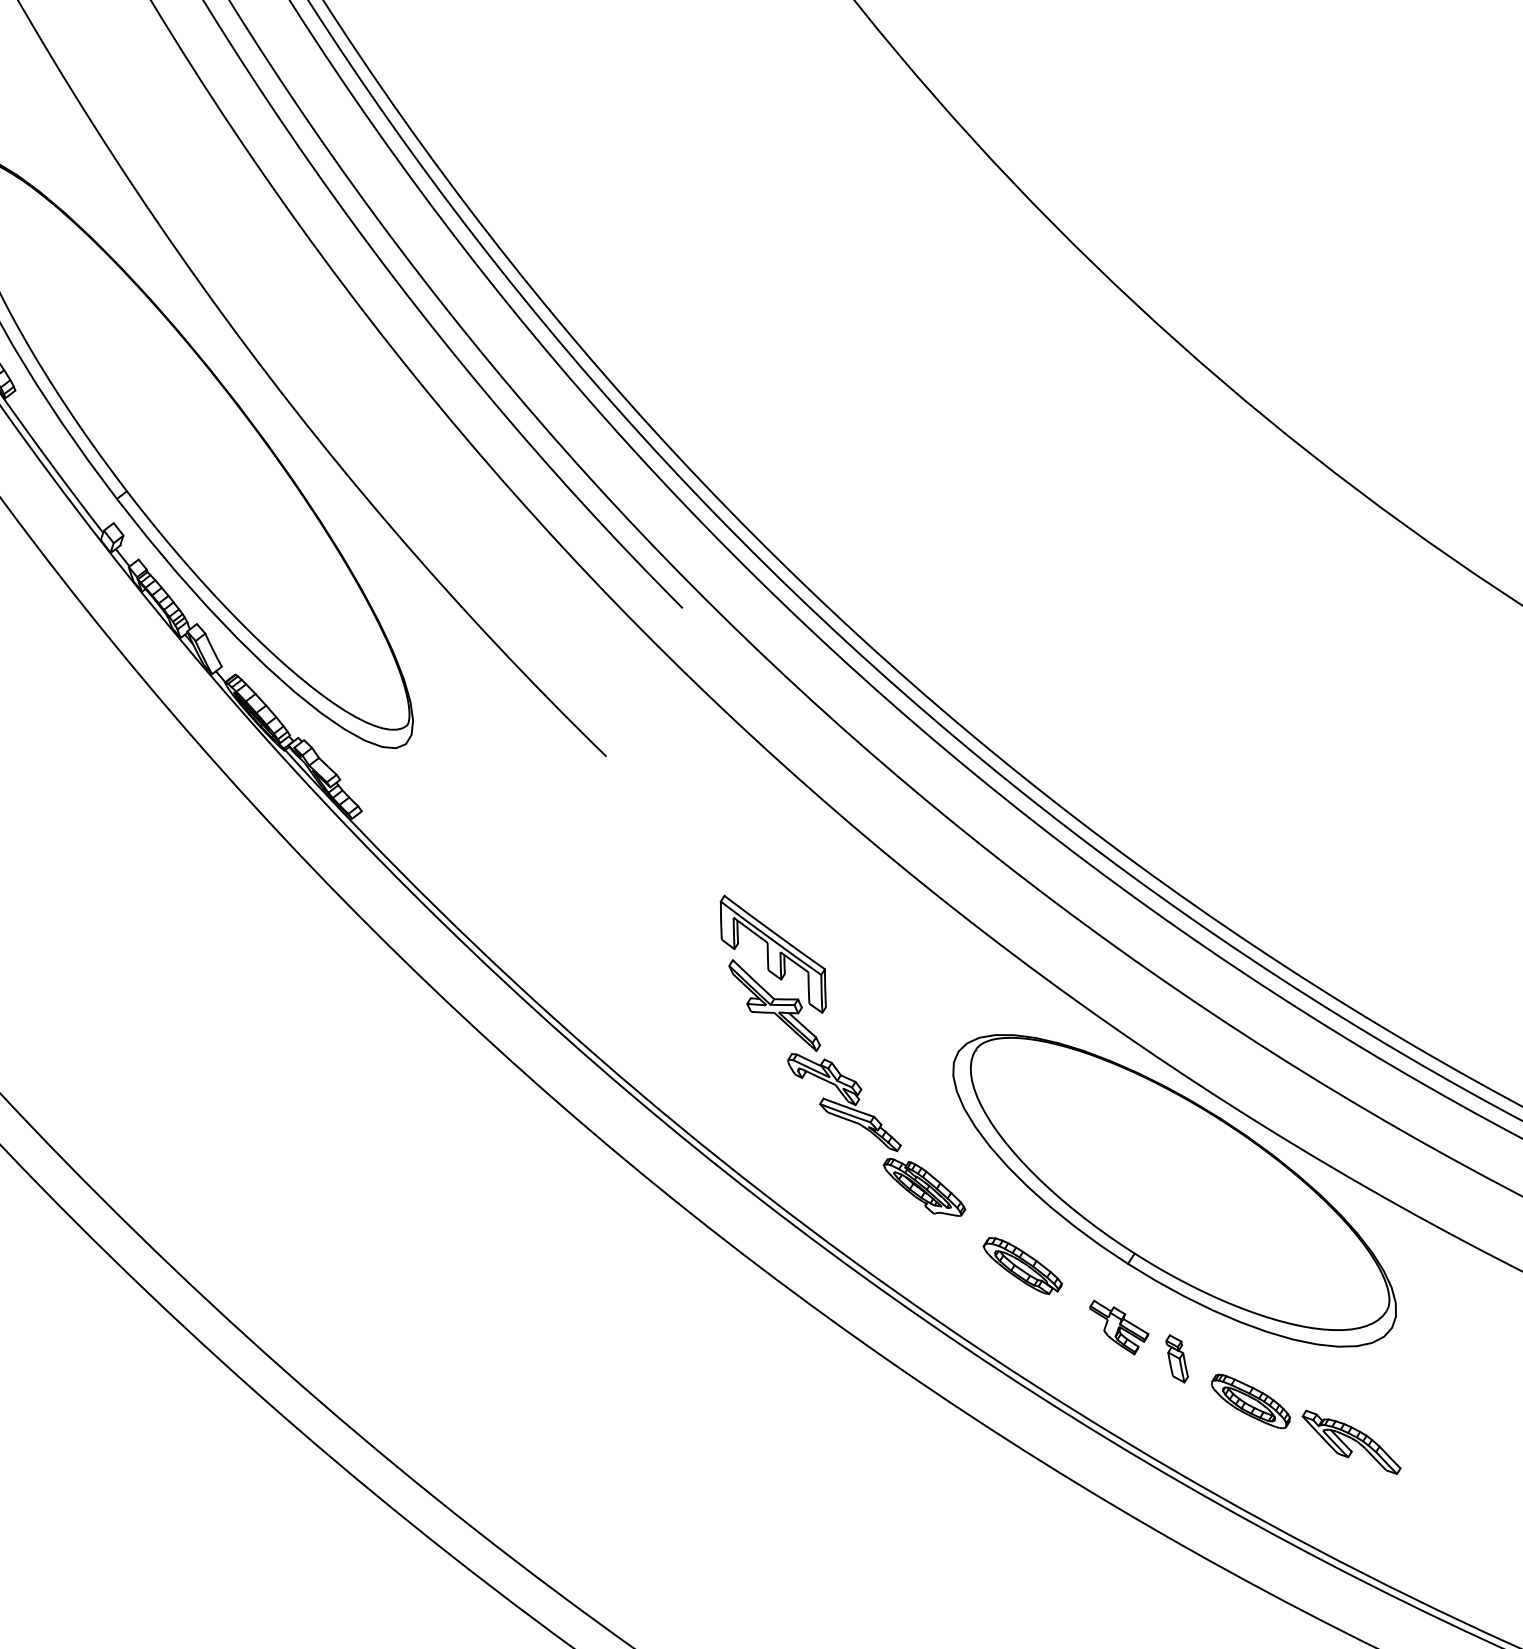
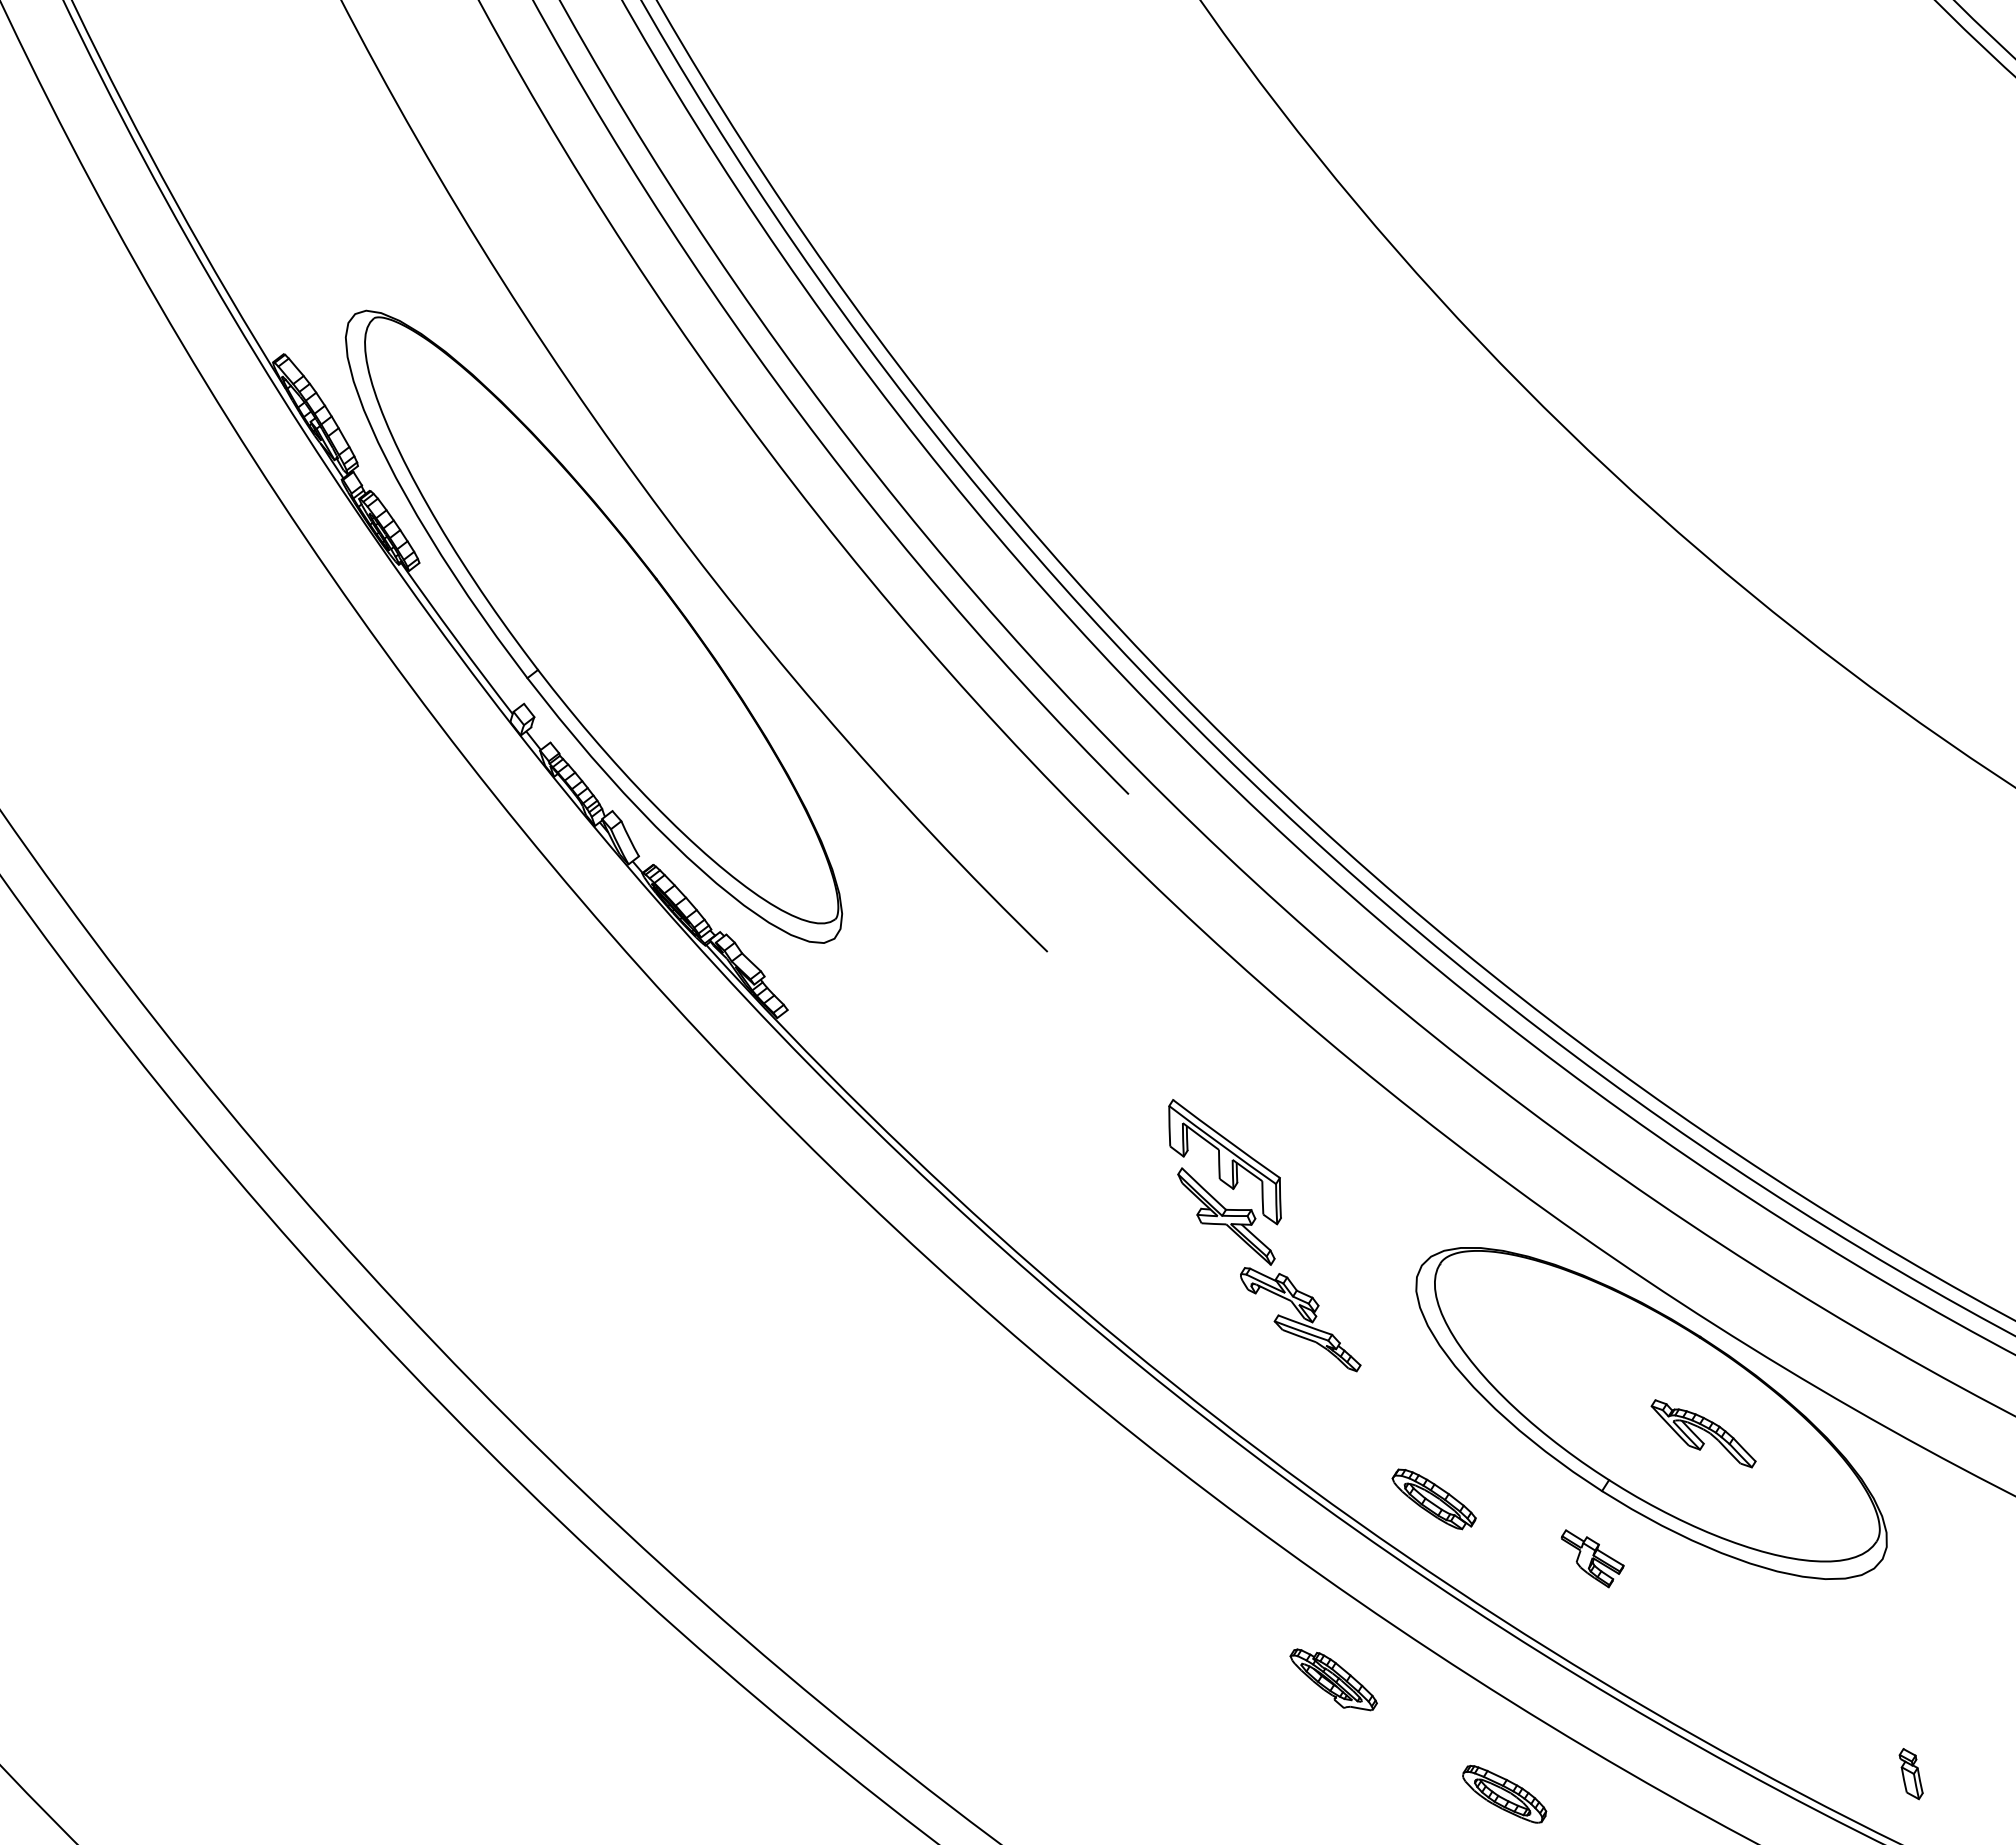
part: (924, 1187) -> (1333, 1679), moved
part: (1022, 1266) -> (1433, 1499), moved
part: (1176, 1359) -> (1910, 1774), moved
part: (1250, 1400) -> (1504, 1793), moved
part: (1351, 1442) -> (1703, 1433), moved

